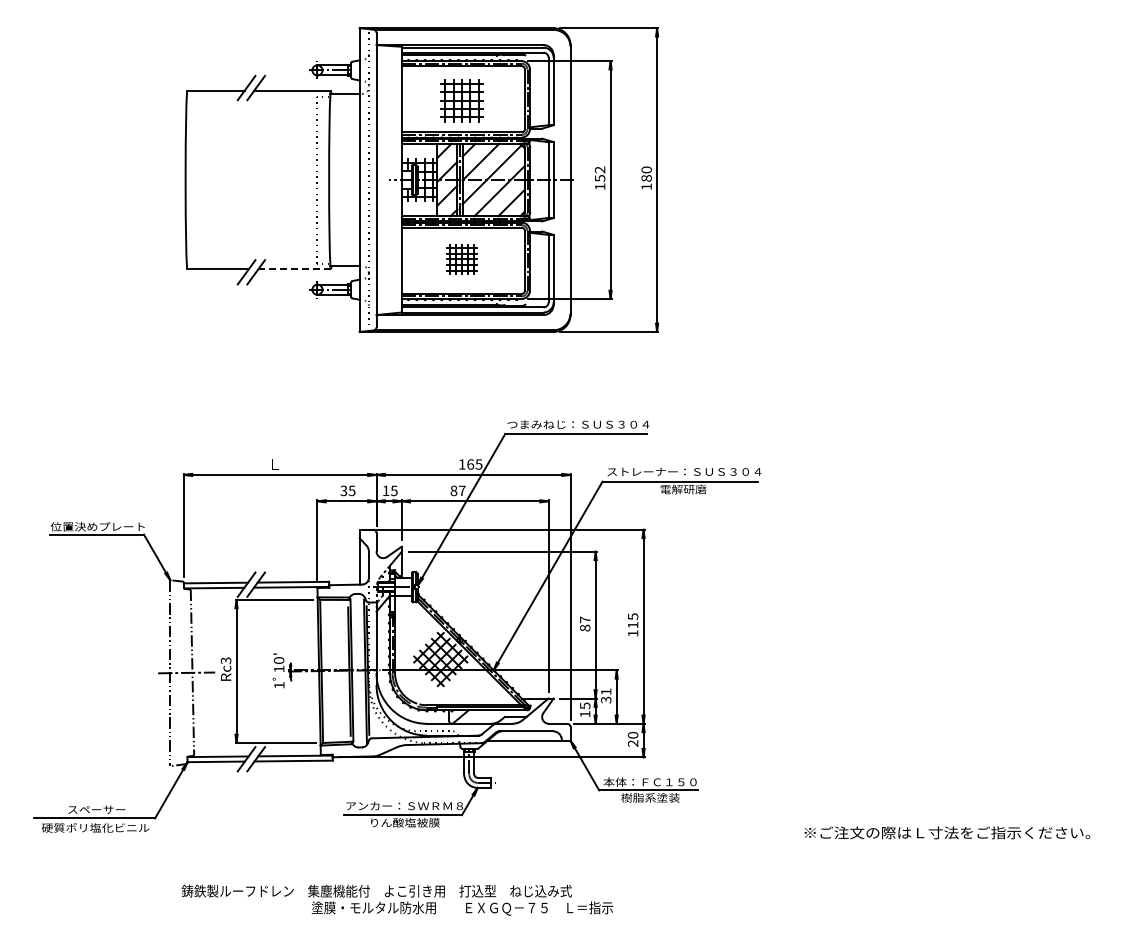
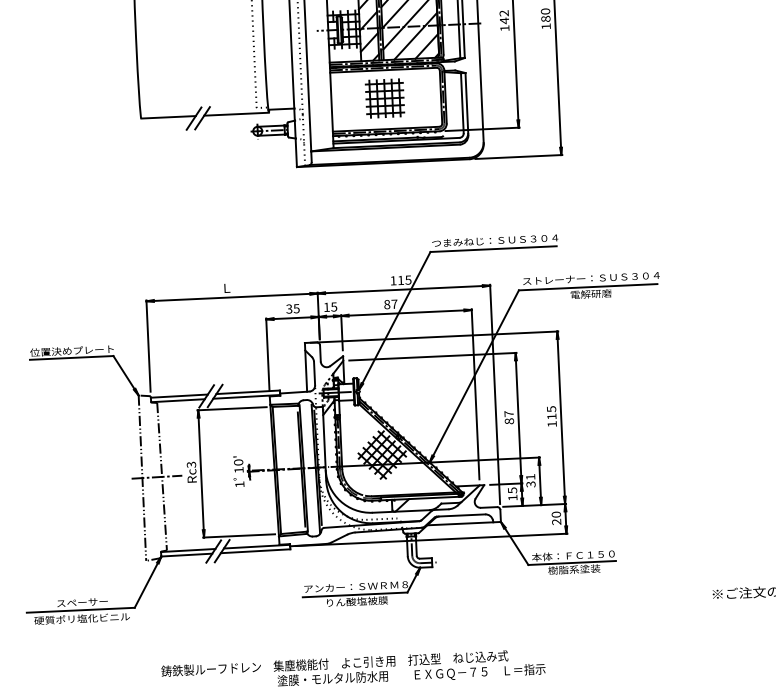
text: (600, 178) -> (504, 20), 152 -> 142
part: (461, 259) -> (384, 98), size x1.43
line: (294, 269) -> (236, 114), dashed -> solid
text: (470, 464) -> (400, 280), 165 -> 115

